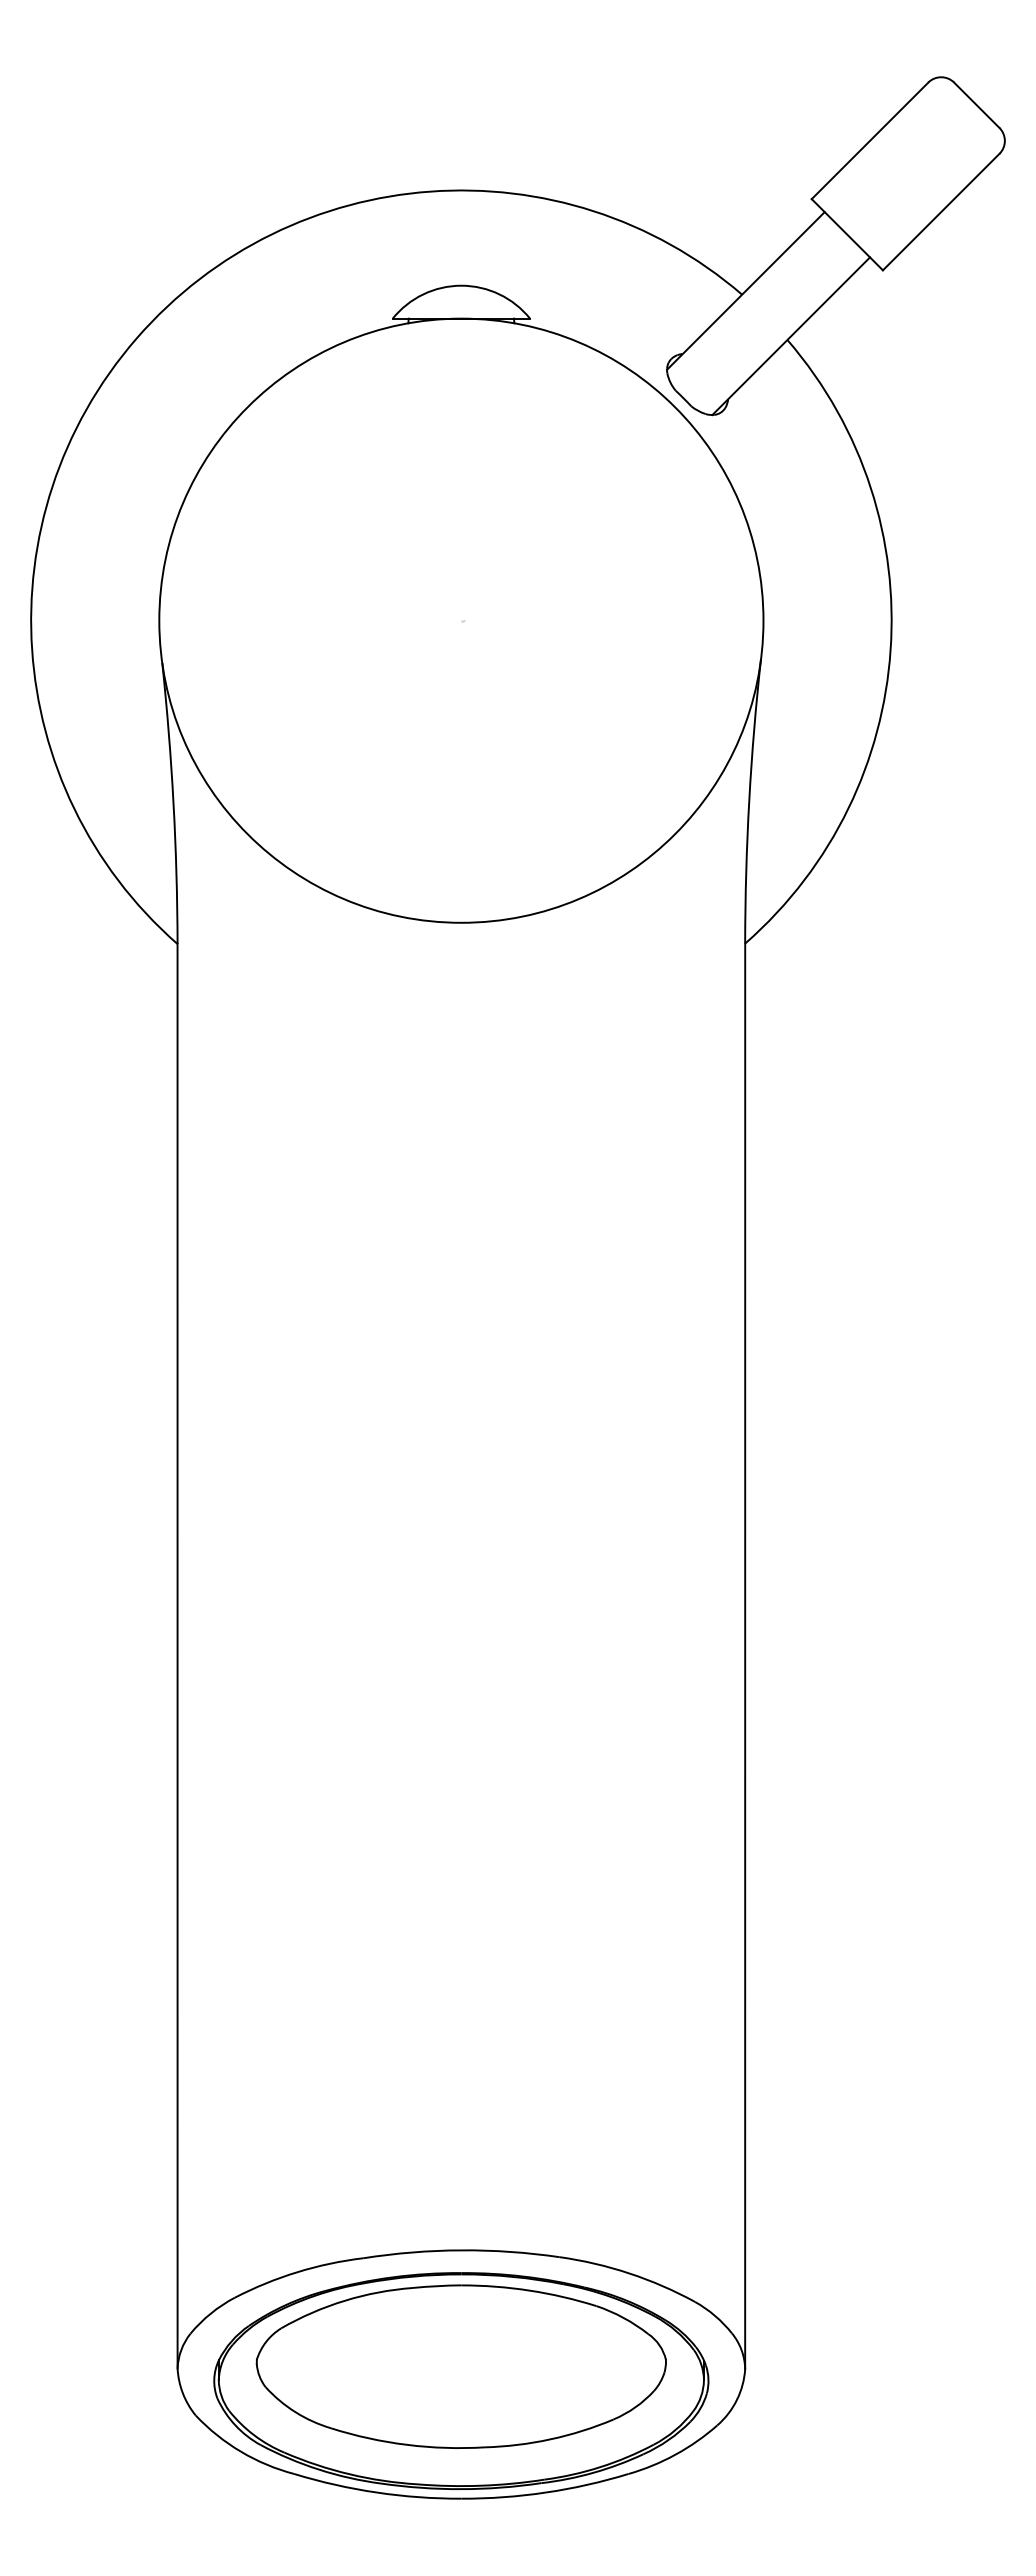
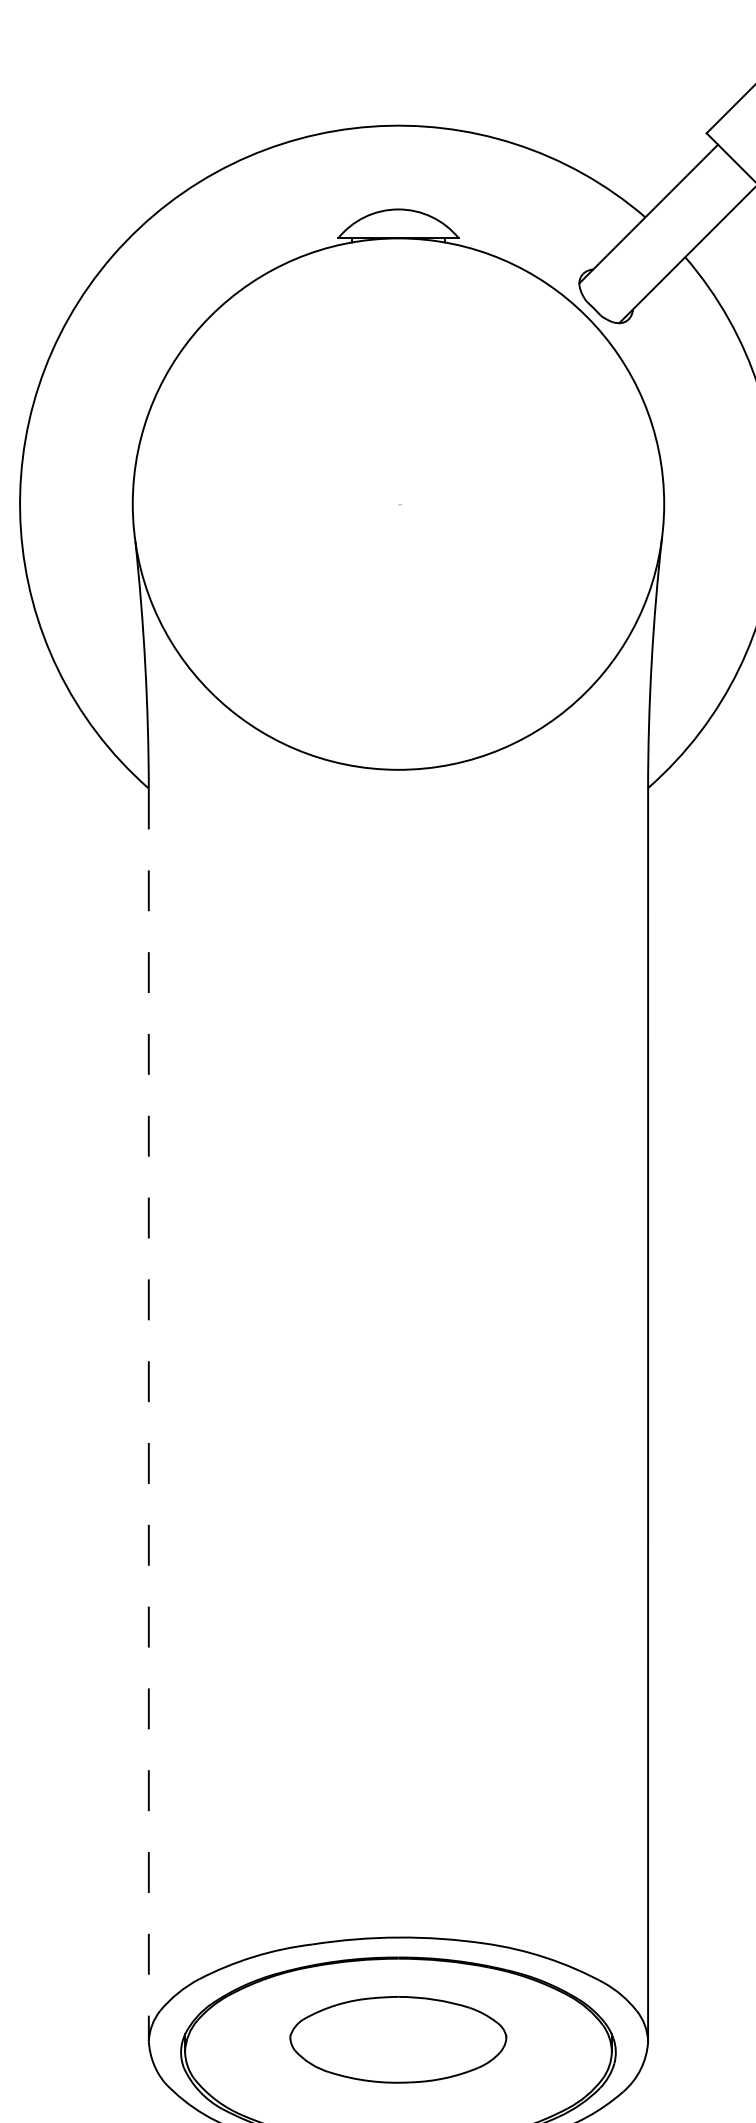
line: (177, 1656) -> (148, 1415), solid -> dashed
part: (460, 2366) -> (397, 2039), size x0.6

